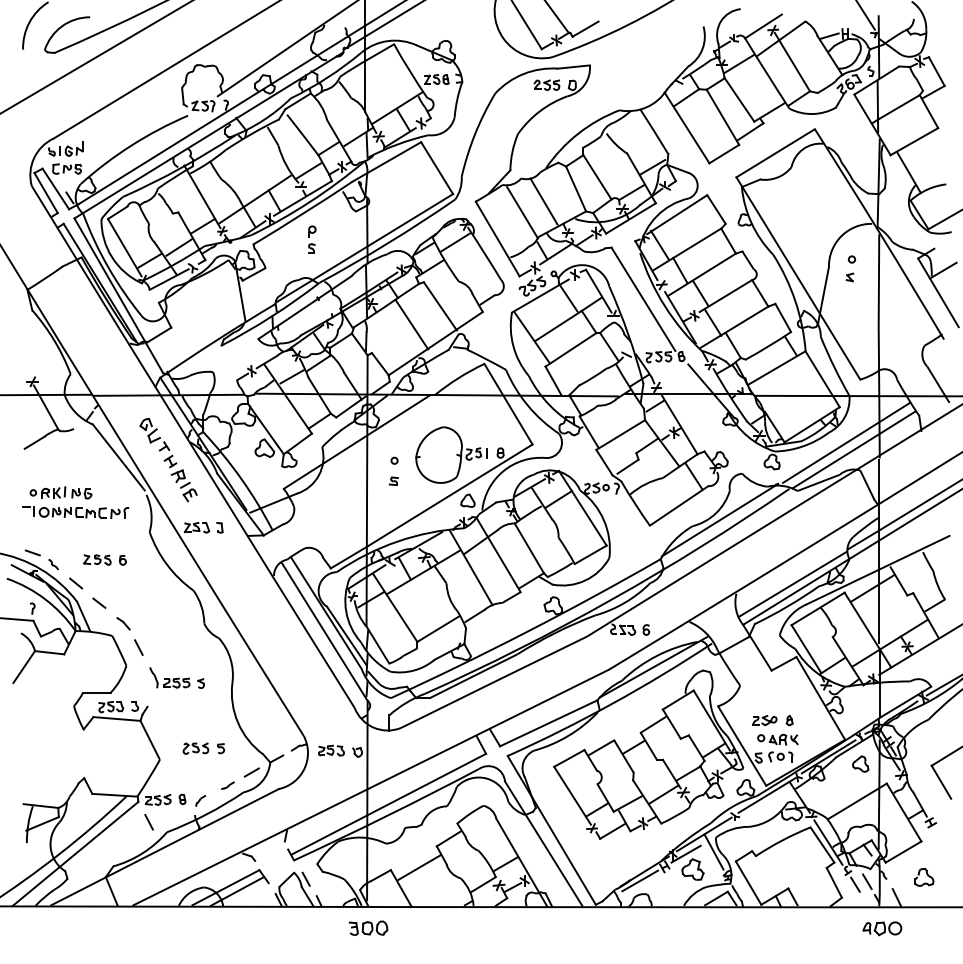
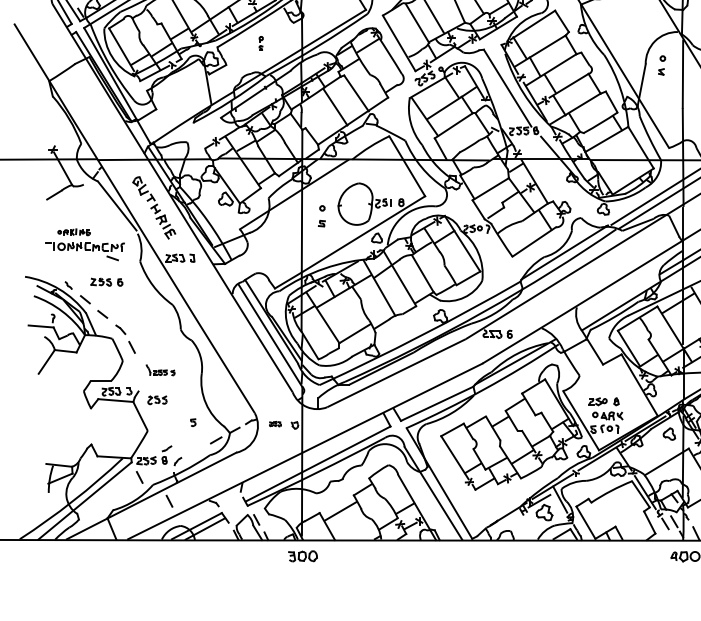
part: (312, 239) -> (261, 43), size x0.7
part: (60, 492) -> (73, 231), size x0.7
line: (32, 552) -> (112, 258), moved
line: (792, 584) -> (618, 300), removed
part: (176, 677) -> (160, 369), size x0.7
part: (195, 748) -> (157, 400), moved
part: (331, 750) -> (275, 424), size x0.6
part: (227, 785) -> (166, 448), moved
line: (188, 854) -> (169, 501), added
line: (640, 880) -> (505, 520), removed

